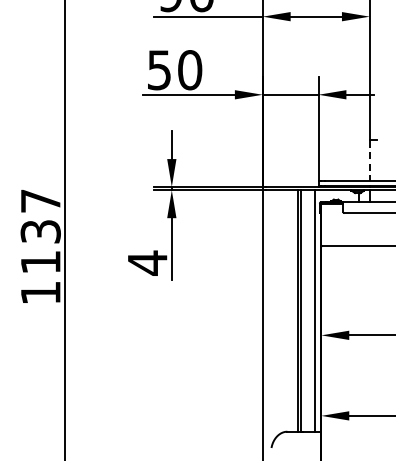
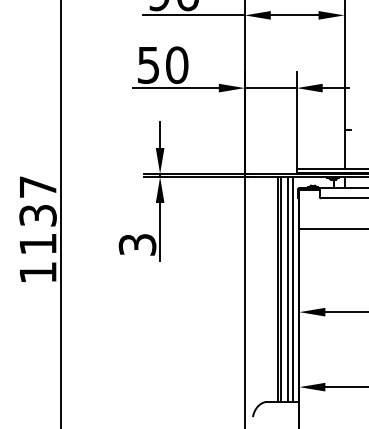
line: (369, 160) -> (344, 149), dashed -> solid
text: (147, 262) -> (137, 244), 4 -> 3
line: (308, 311) -> (287, 289), added

